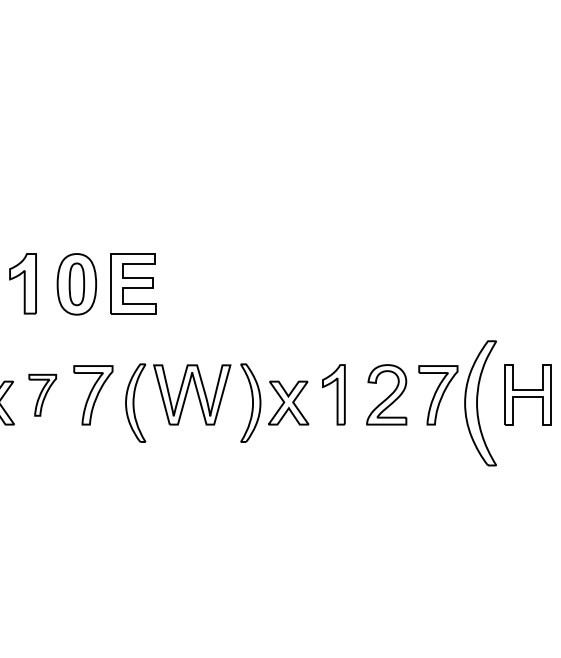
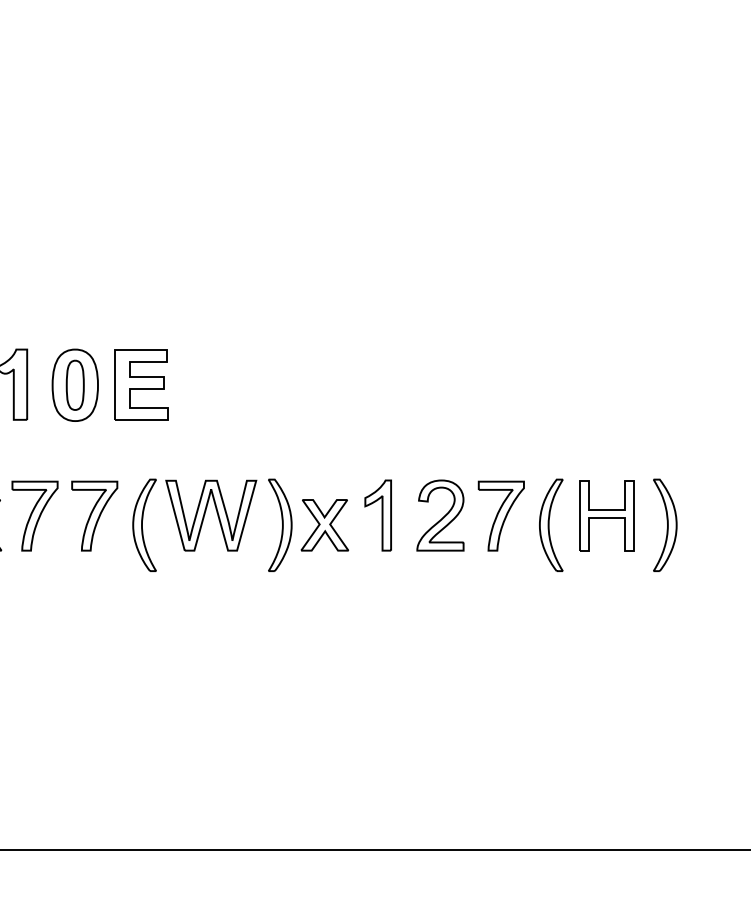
part: (42, 394) -> (34, 515), size x1.43
part: (480, 402) -> (551, 524), size x0.62

